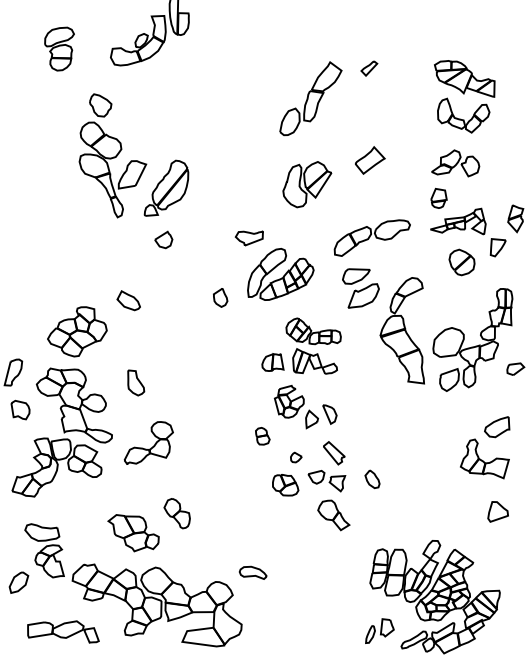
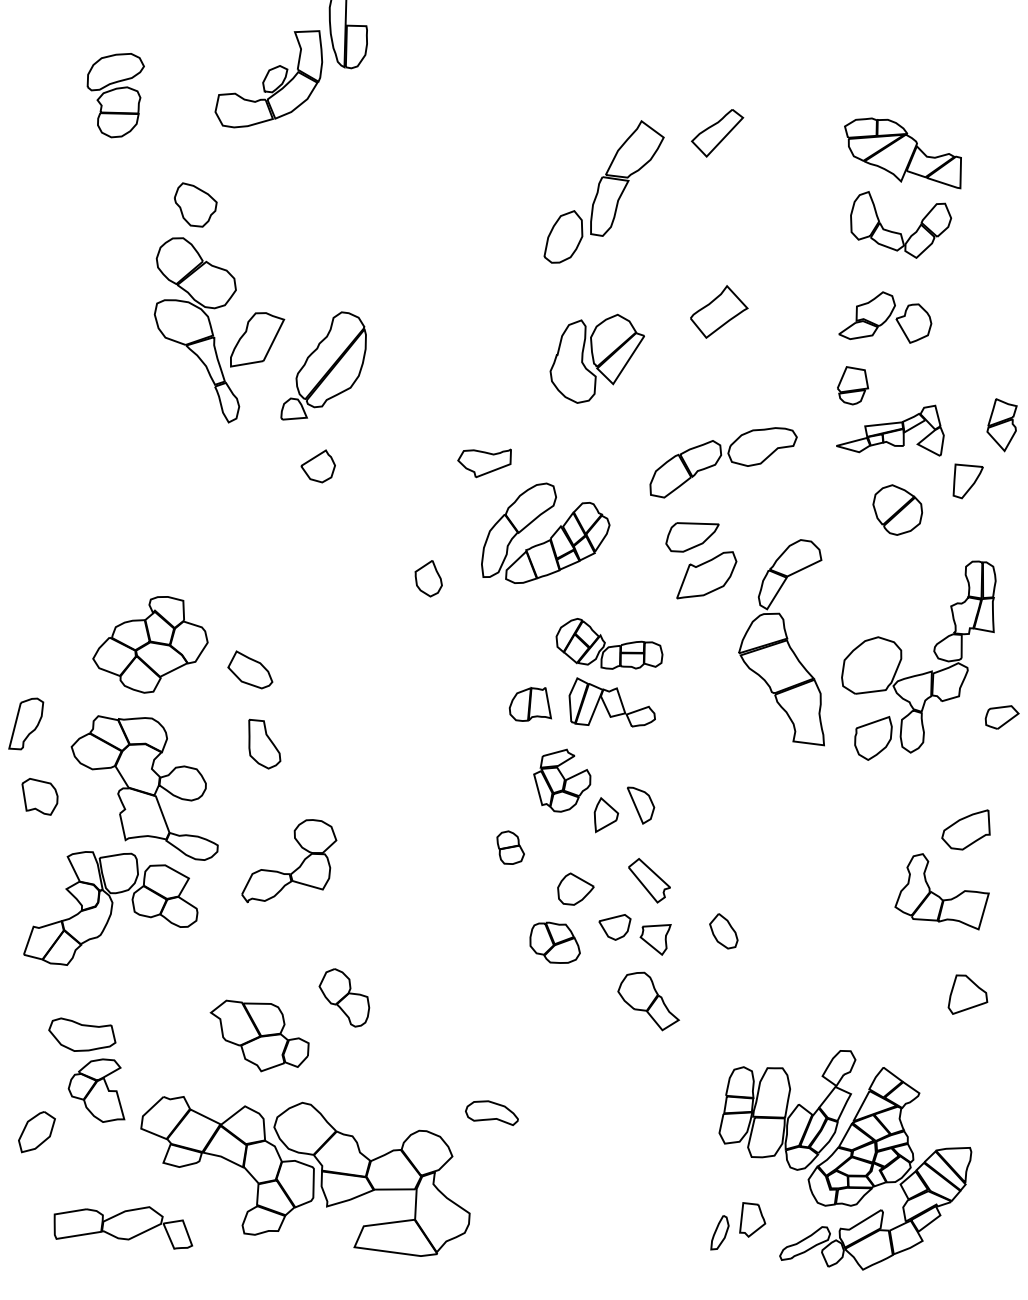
part: (369, 68) -> (717, 133), size x1.67
part: (128, 300) -> (249, 669), moved
part: (296, 457) -> (576, 888), size x1.67

